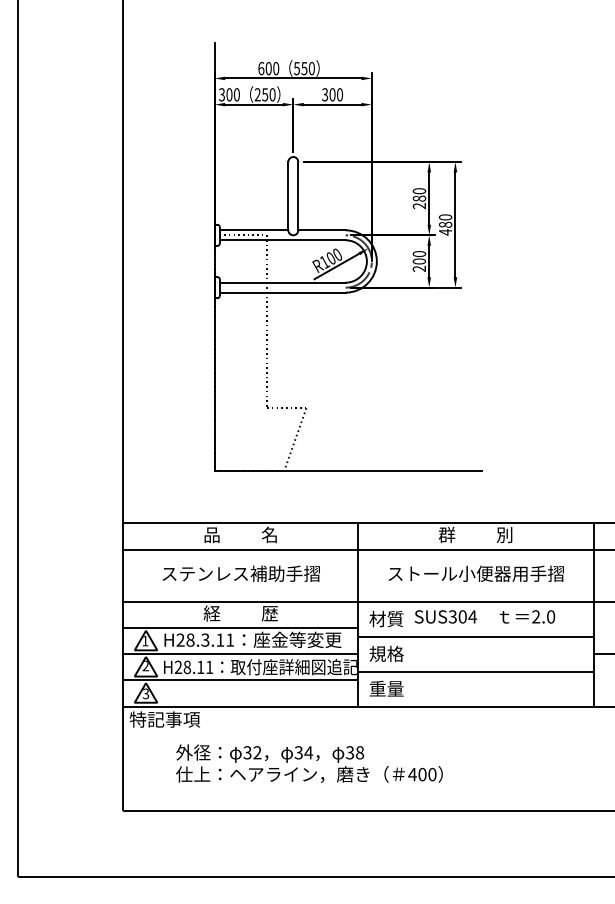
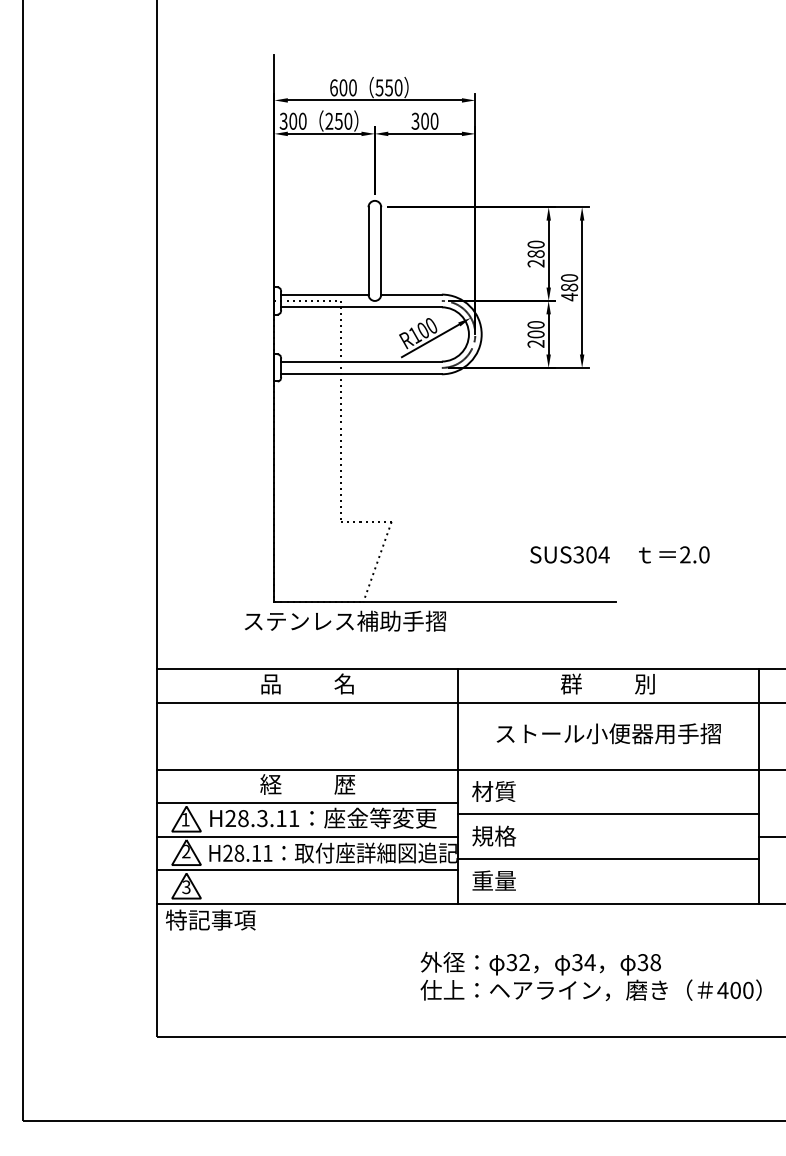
text: (240, 573) -> (344, 620), moved
text: (484, 616) -> (619, 554), moved
text: (309, 763) -> (591, 976), moved

